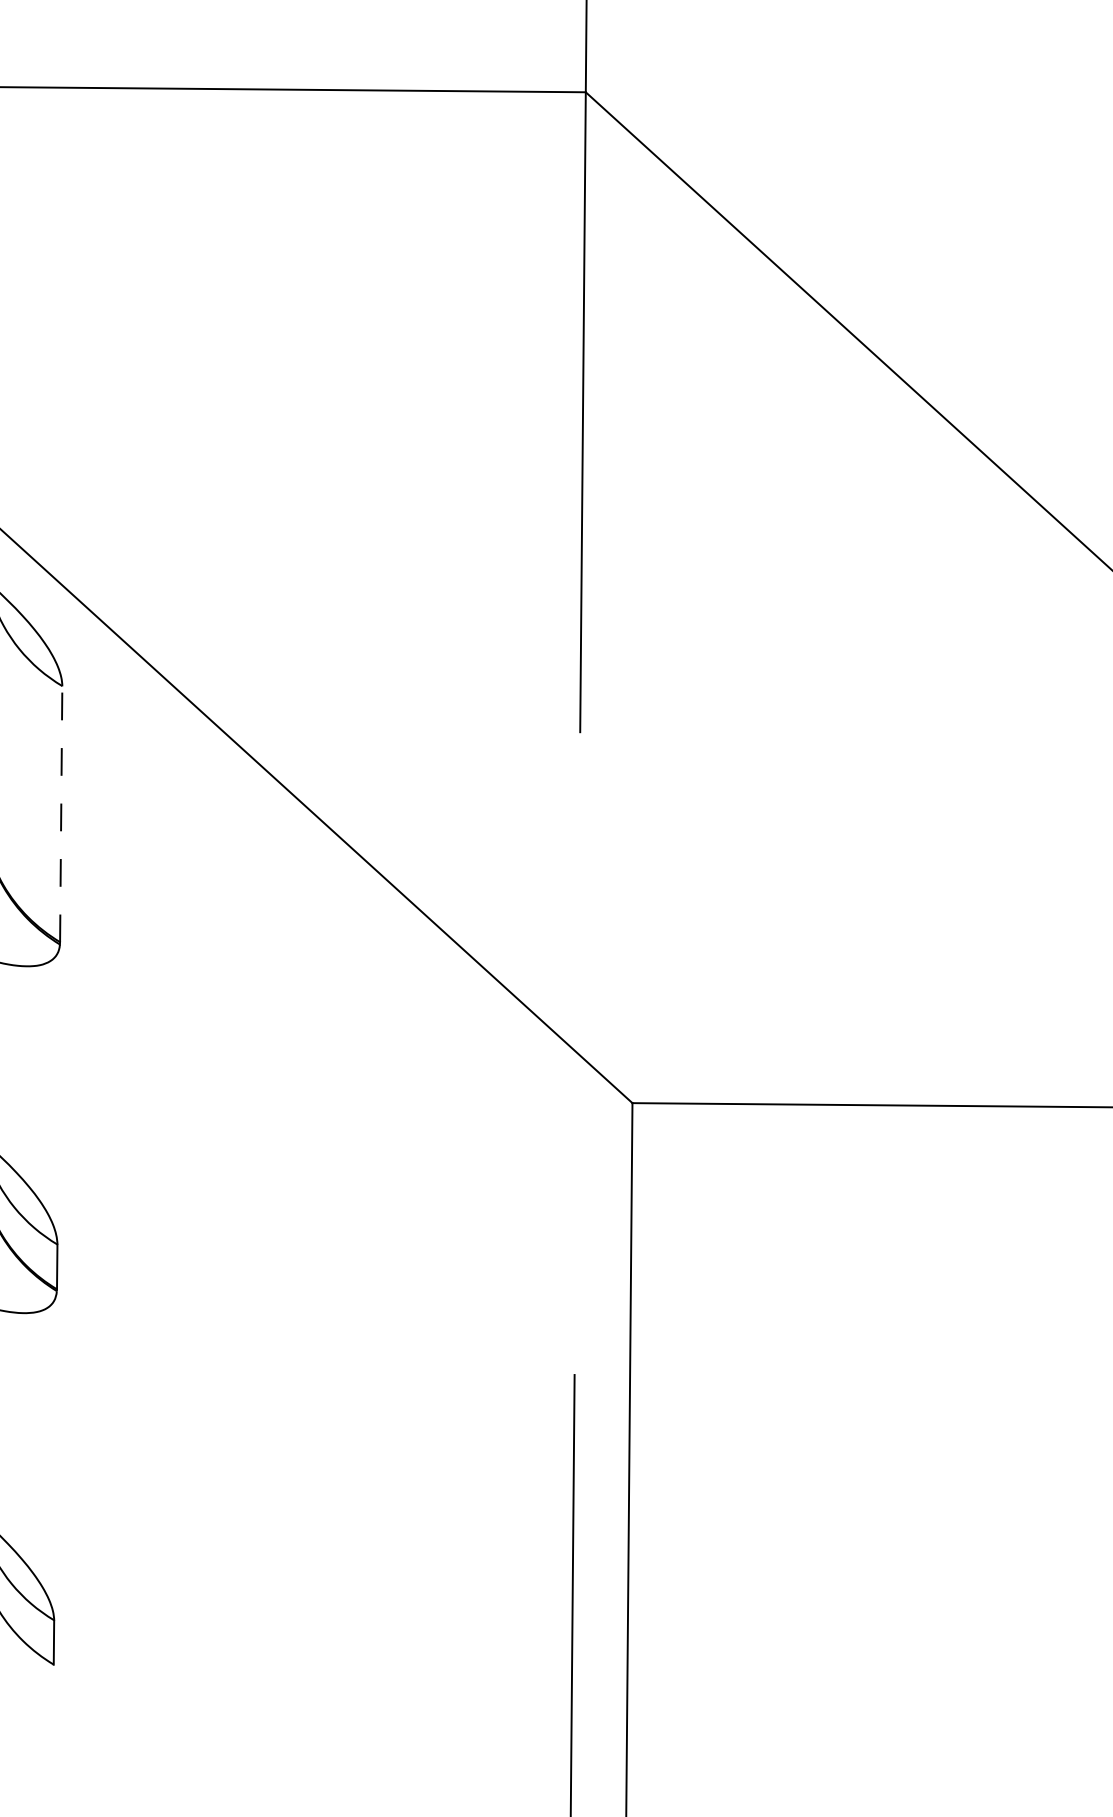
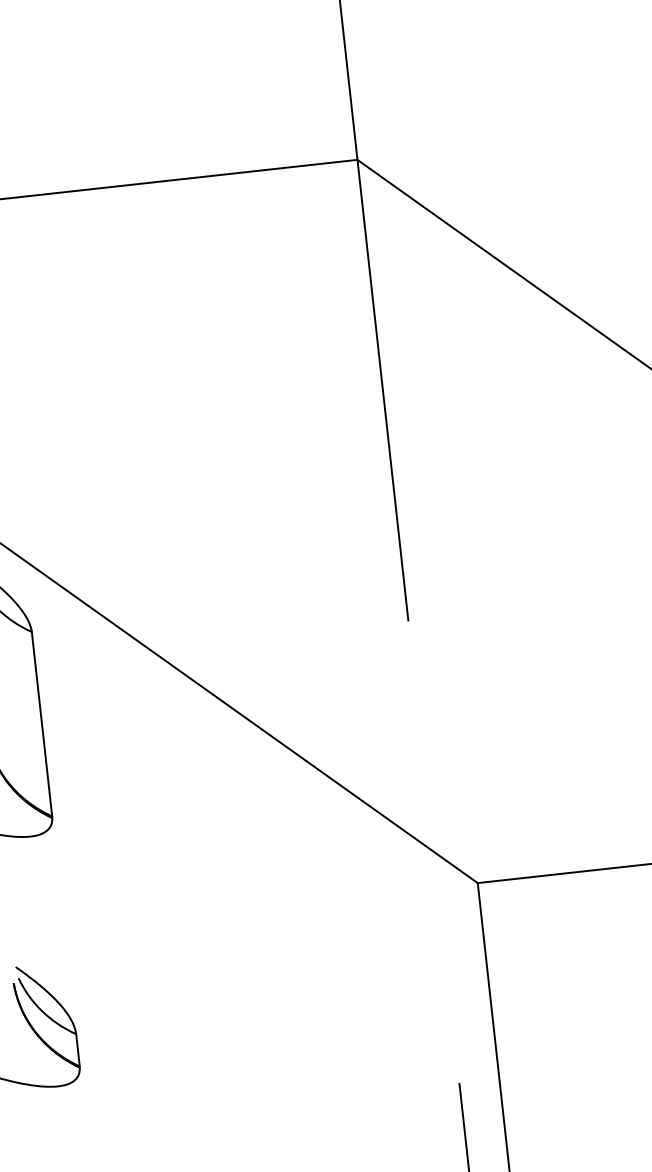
line: (61, 814) -> (42, 724), dashed -> solid

